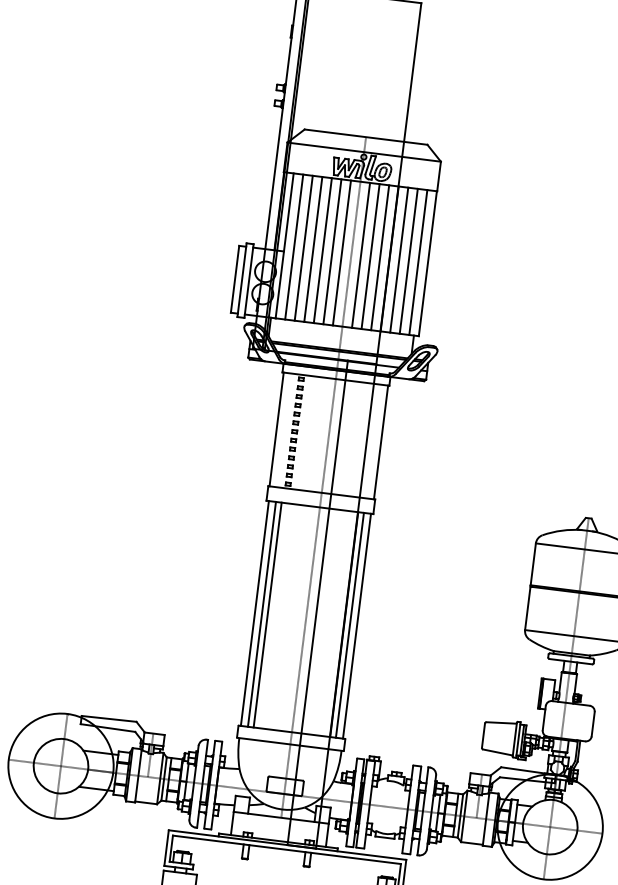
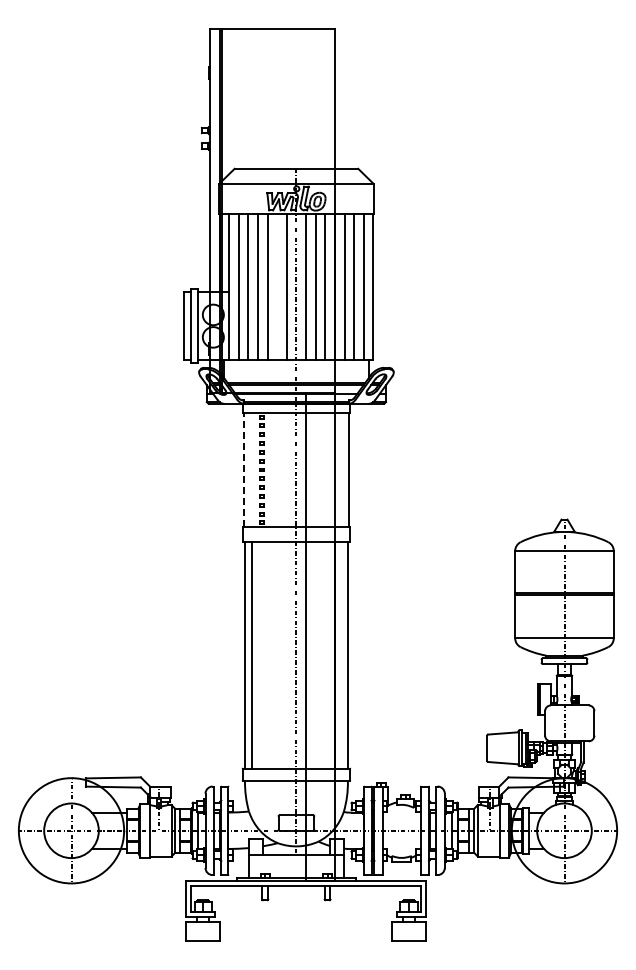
line: (332, 251) -> (277, 286), removed
line: (276, 428) -> (243, 469), solid -> dashed
line: (267, 615) -> (257, 655), removed
line: (349, 625) -> (340, 655), removed

